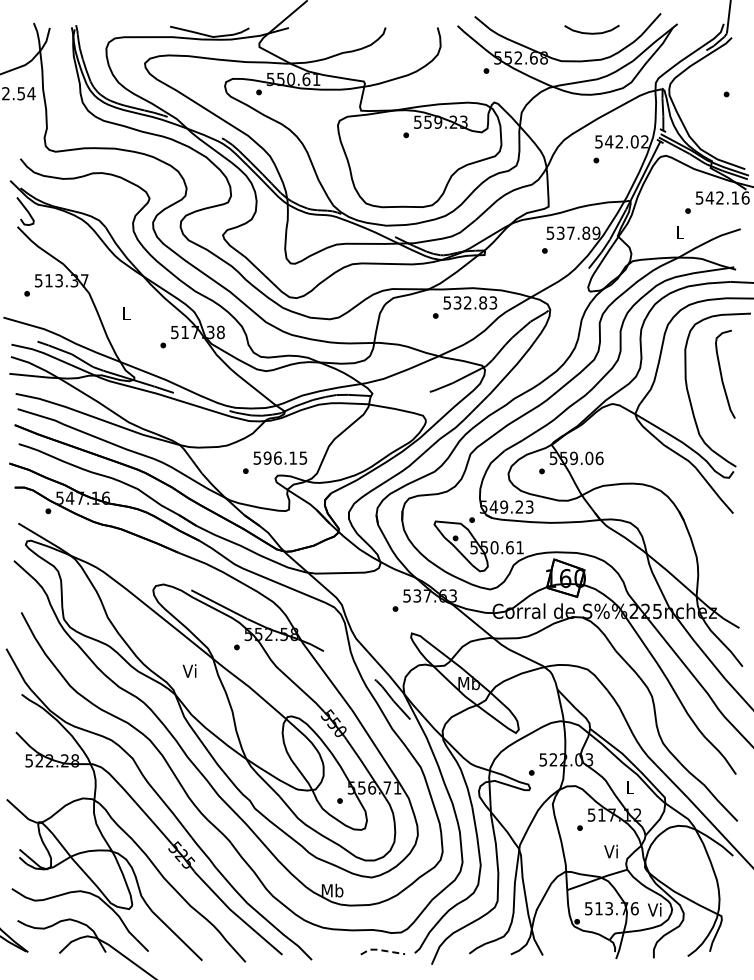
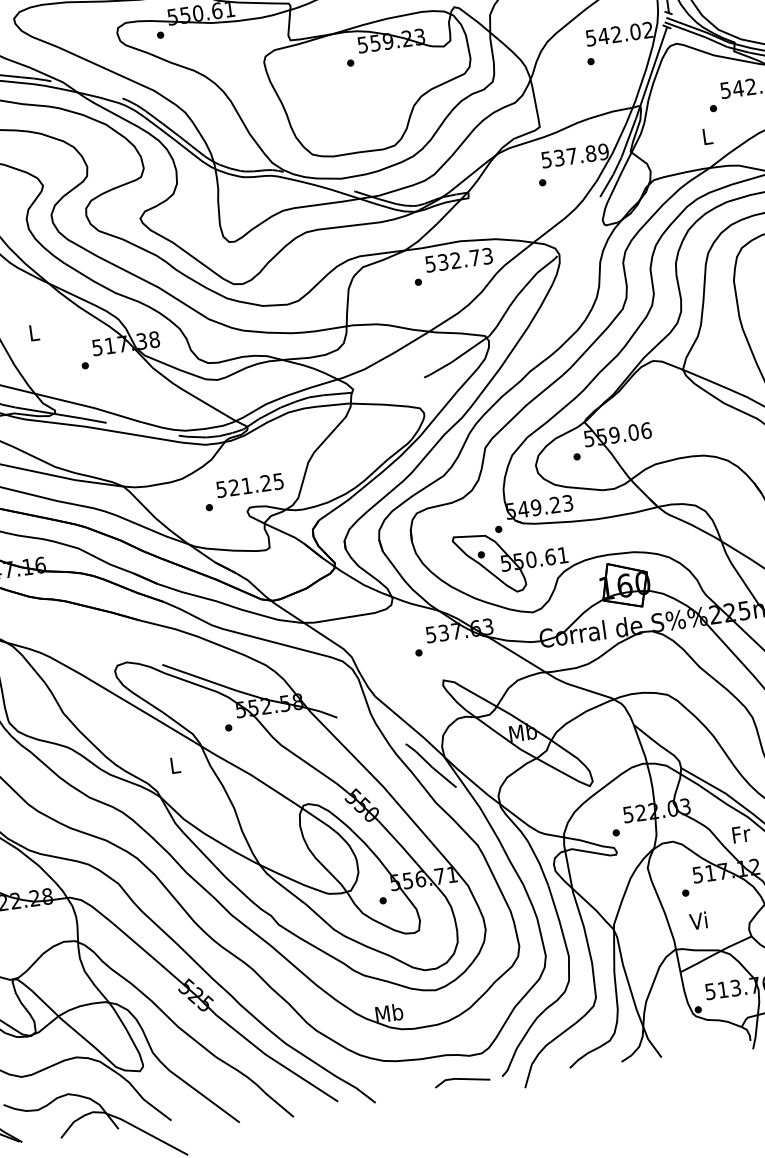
text: (483, 302) -> (475, 257), 532.83 -> 532.73
text: (279, 457) -> (248, 484), 596.15 -> 521.25
text: (189, 670) -> (173, 764), Vi -> L
text: (630, 787) -> (741, 833), L -> Fr
text: (610, 851) -> (697, 920), moved
line: (381, 950) -> (460, 1079), dashed -> solid

